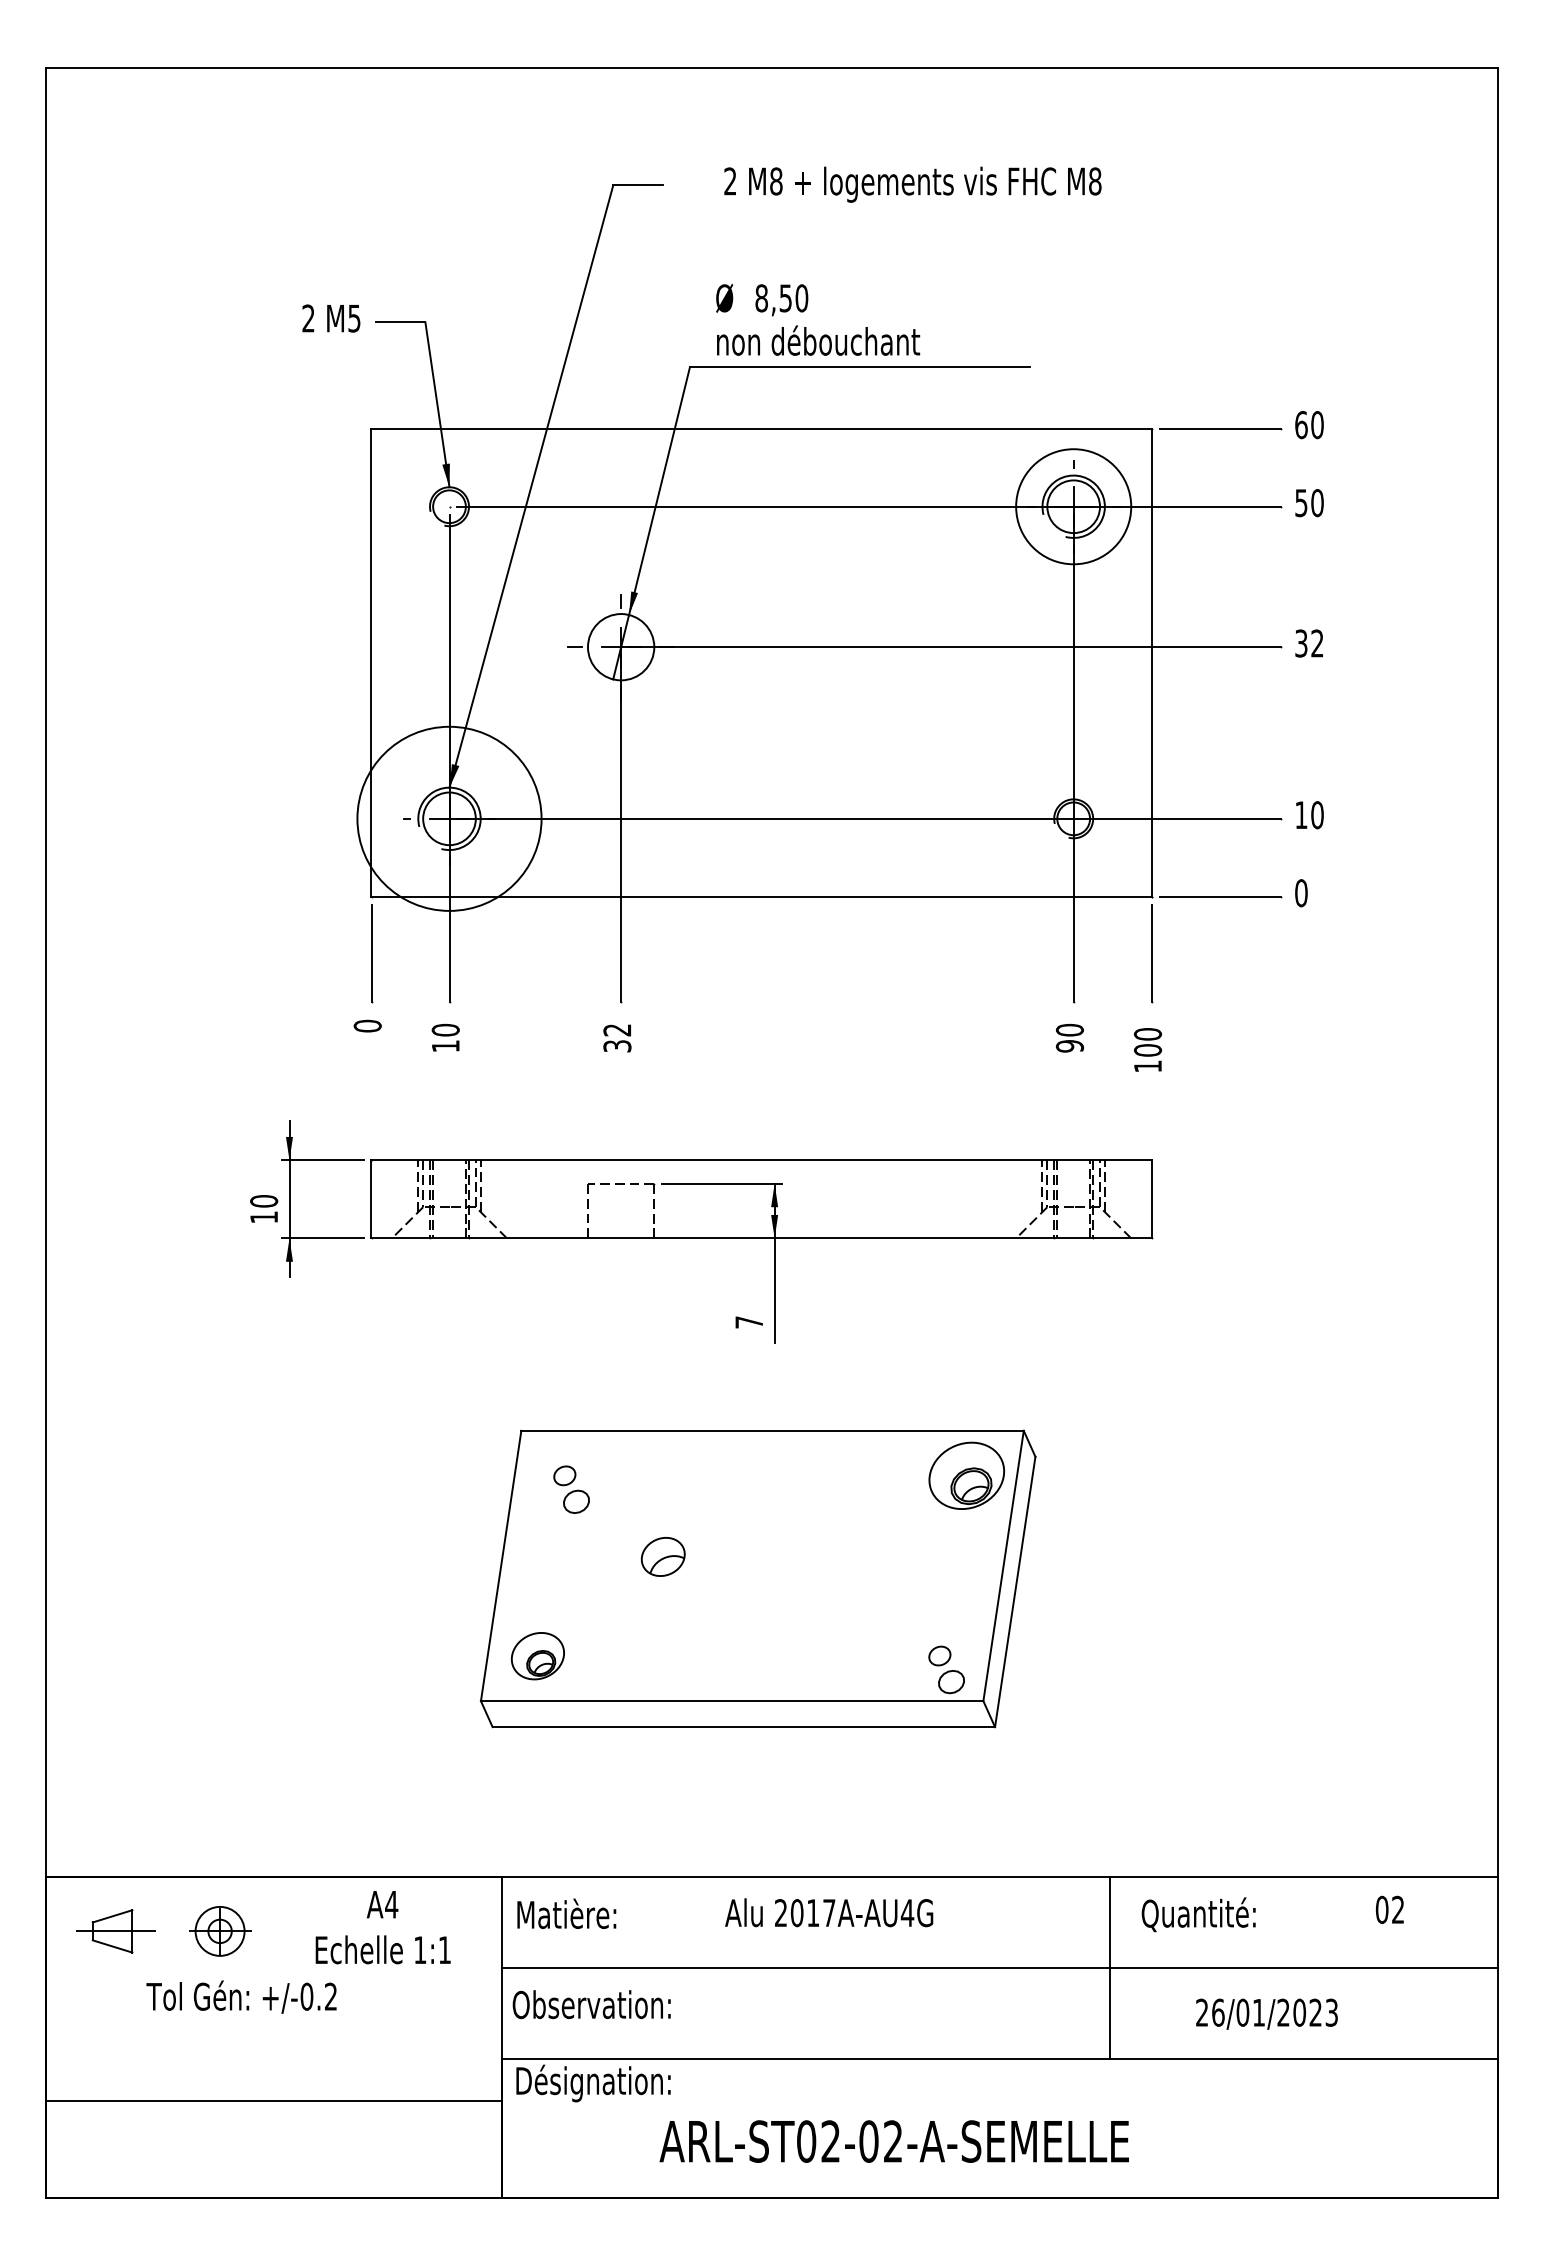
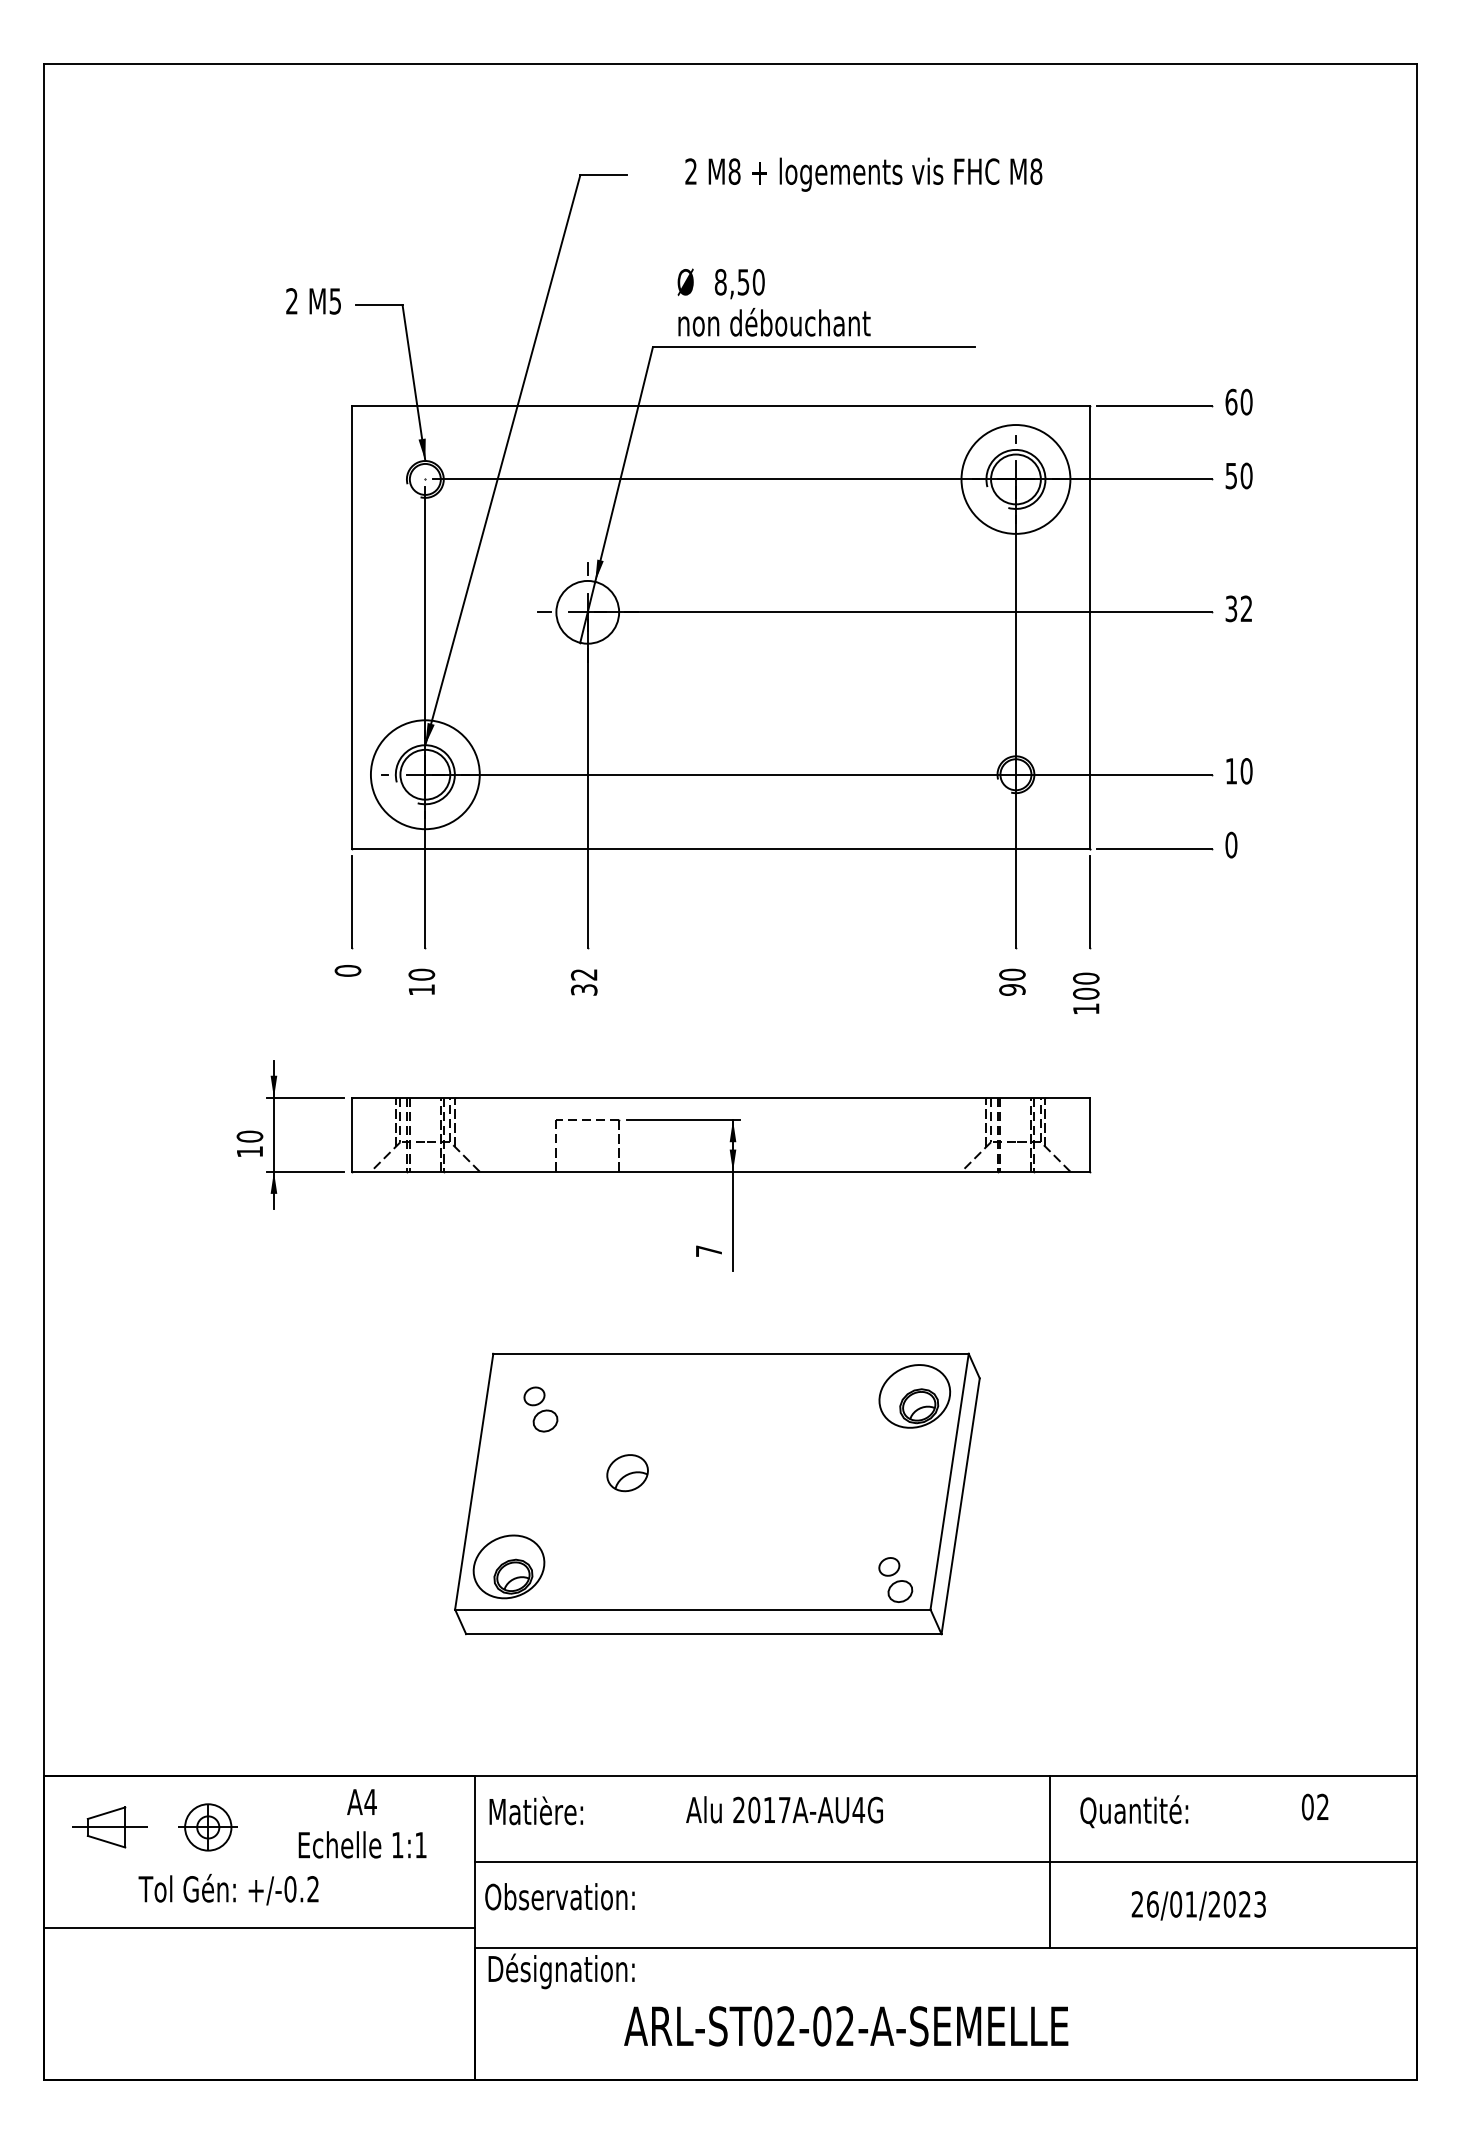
circle: (449, 818) -> (425, 774), size x0.62
part: (537, 1656) -> (508, 1567), size x1.43
line: (274, 2101) -> (259, 1927), moved

